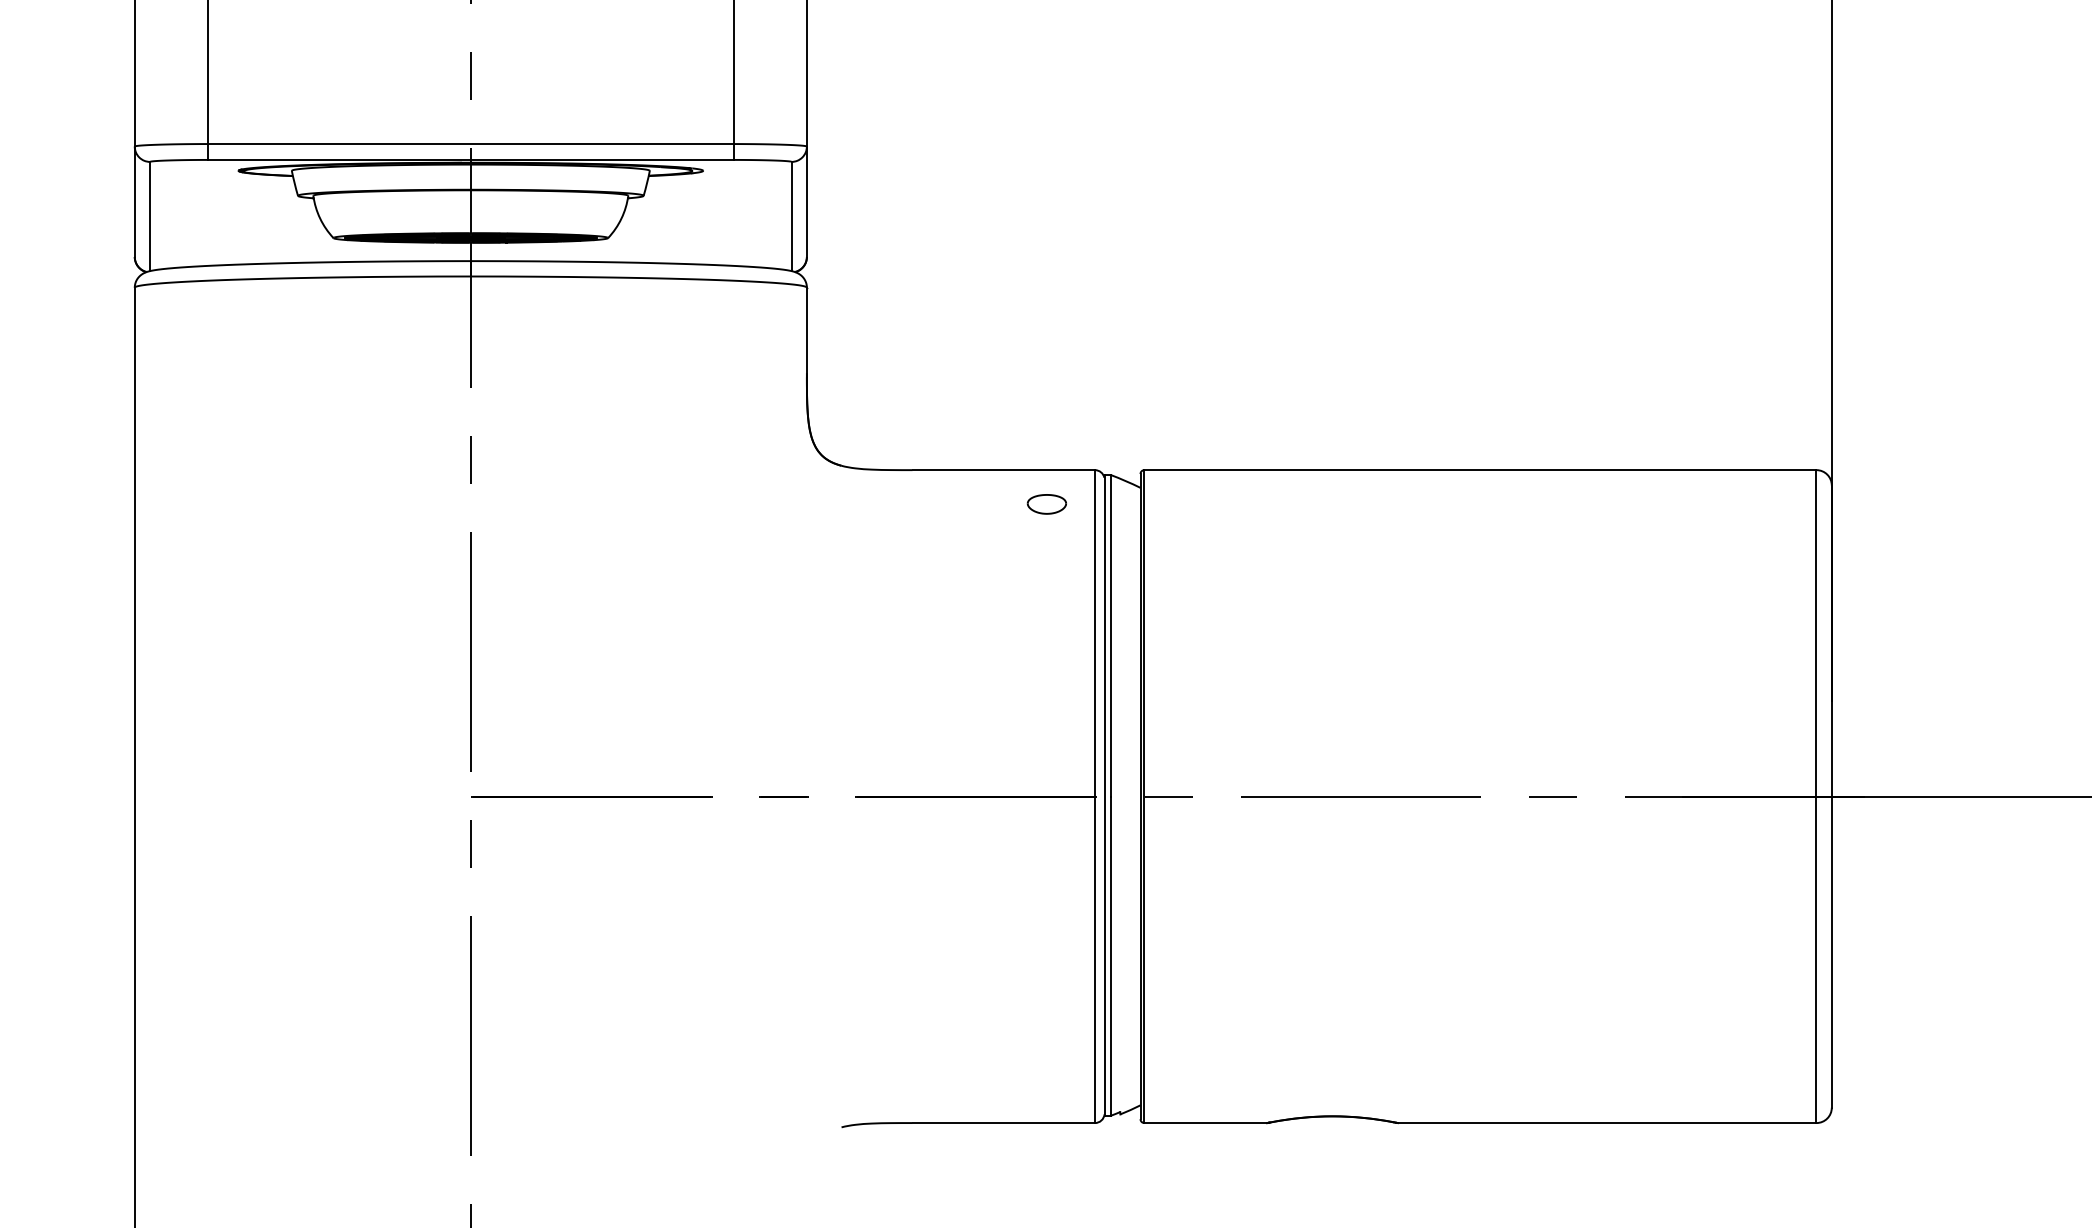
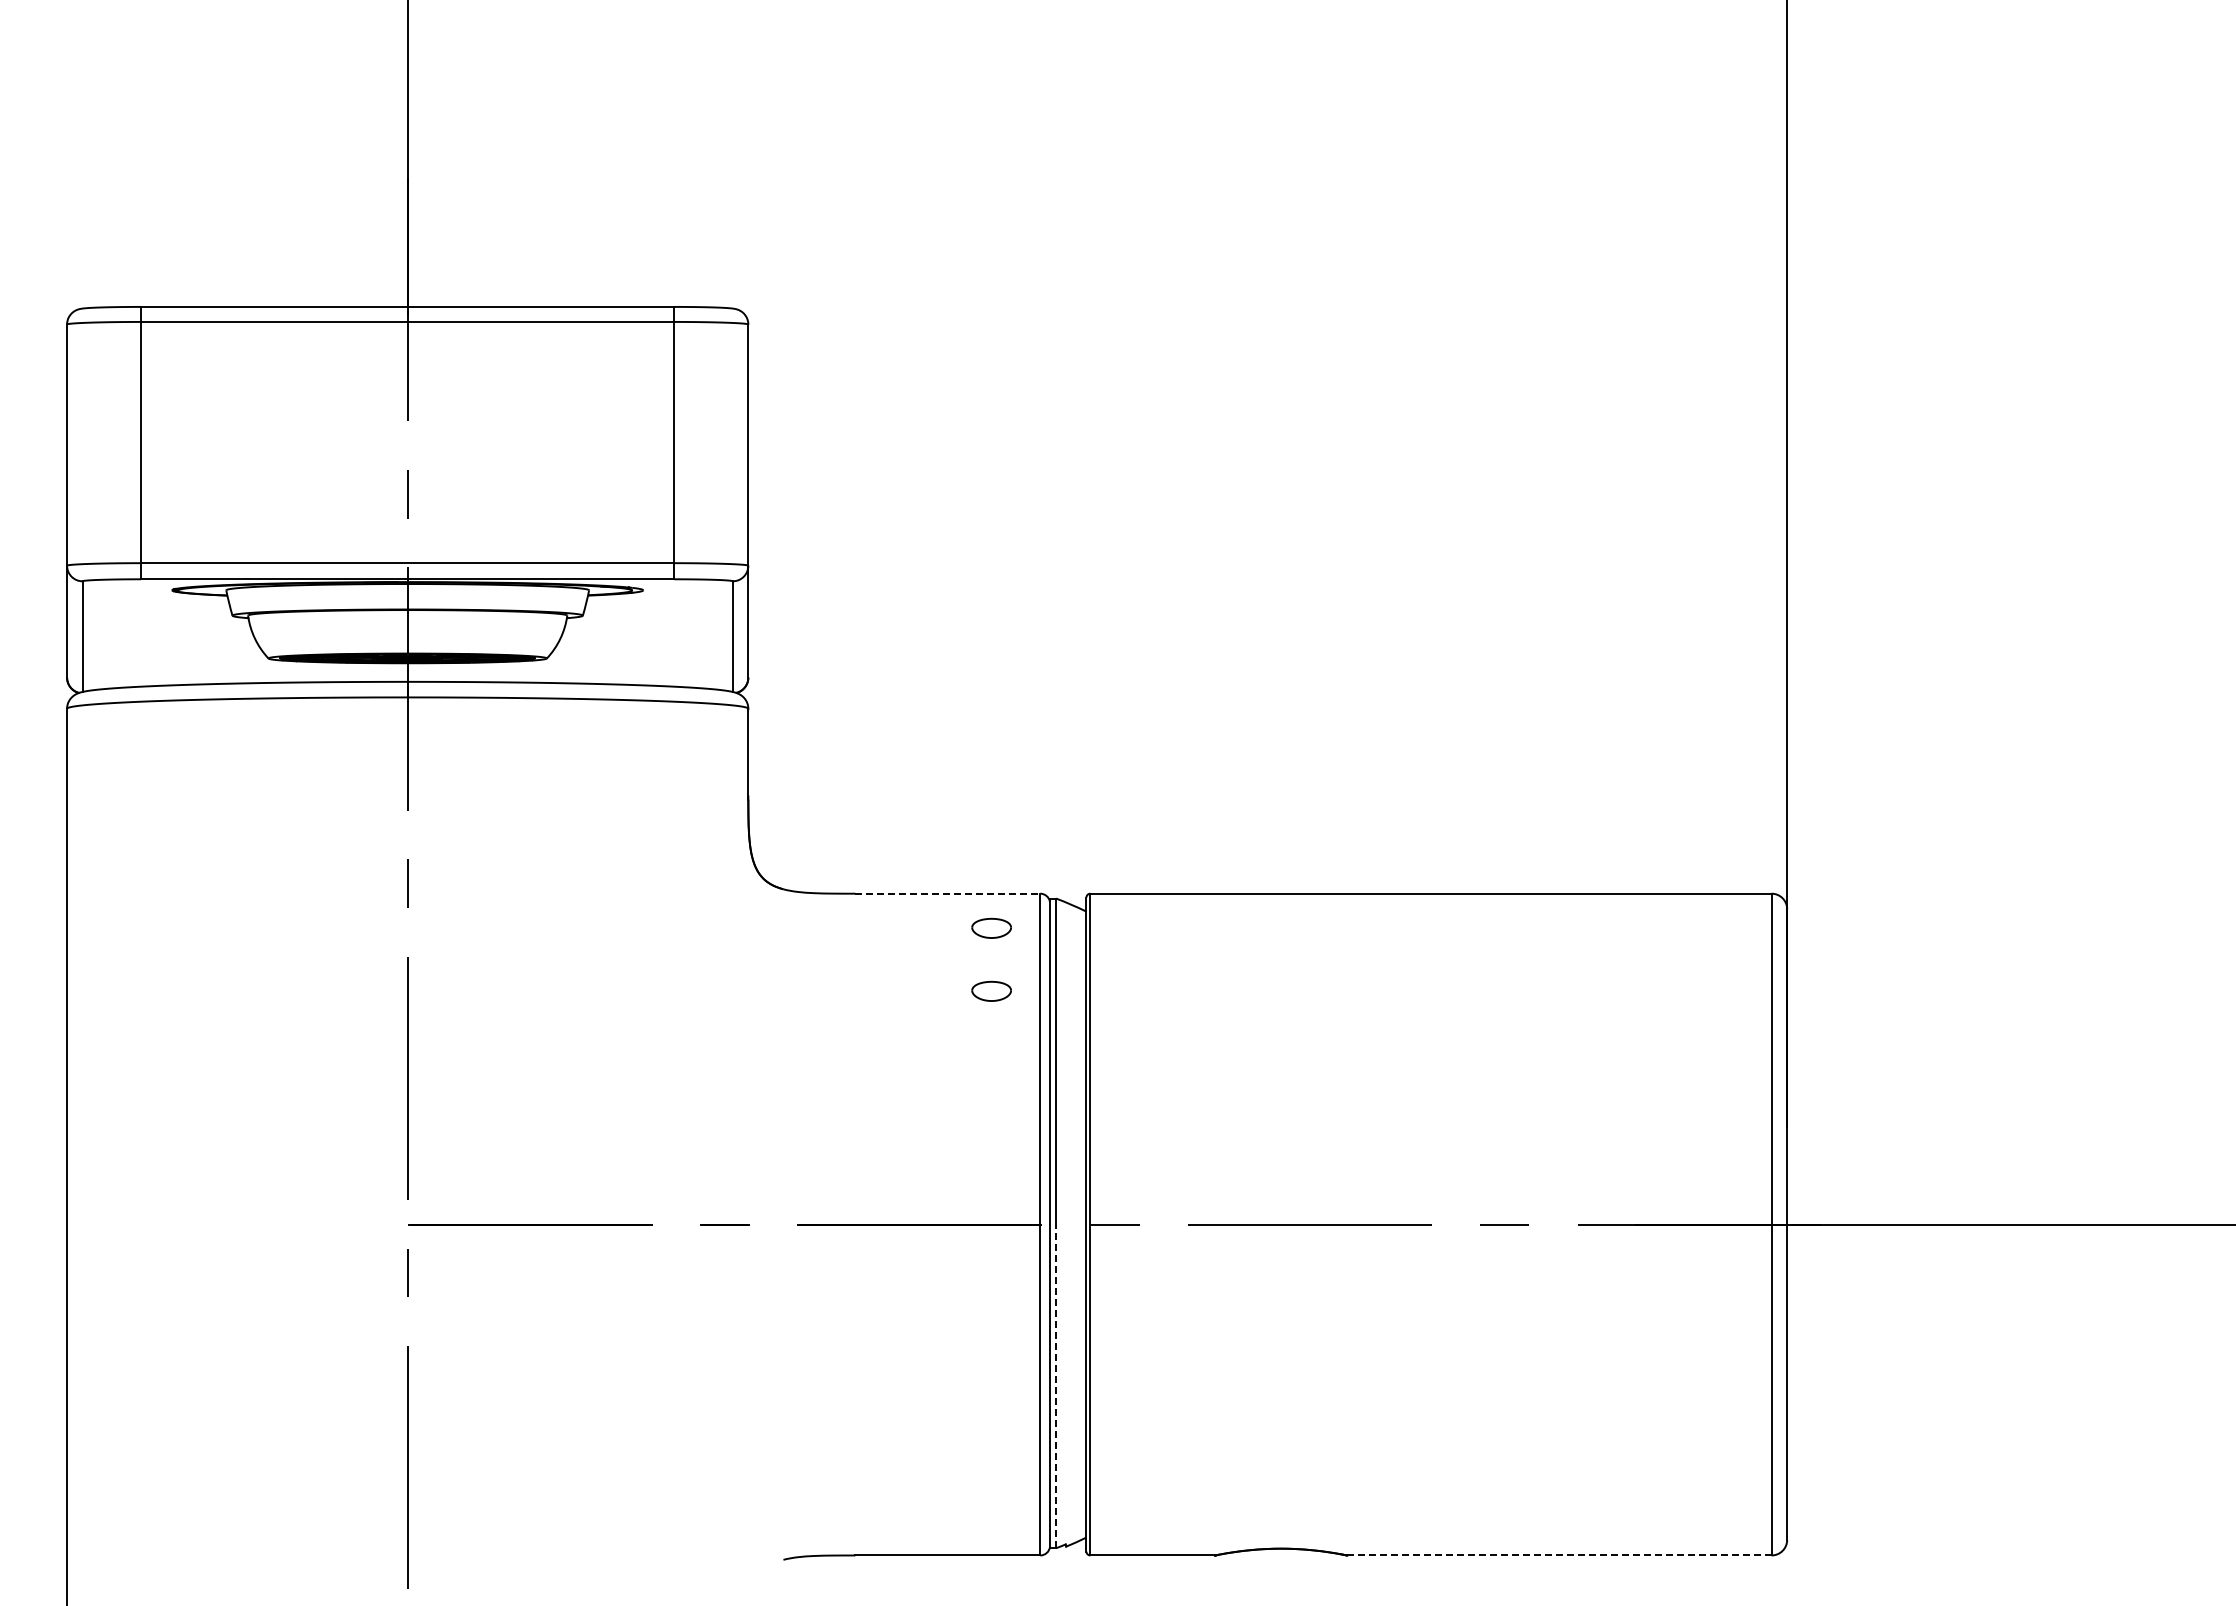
line: (1004, 469) -> (948, 893), solid -> dashed
part: (1046, 565) -> (991, 990), added
line: (1110, 956) -> (1056, 1386), solid -> dashed
line: (1607, 1123) -> (1559, 1555), solid -> dashed

